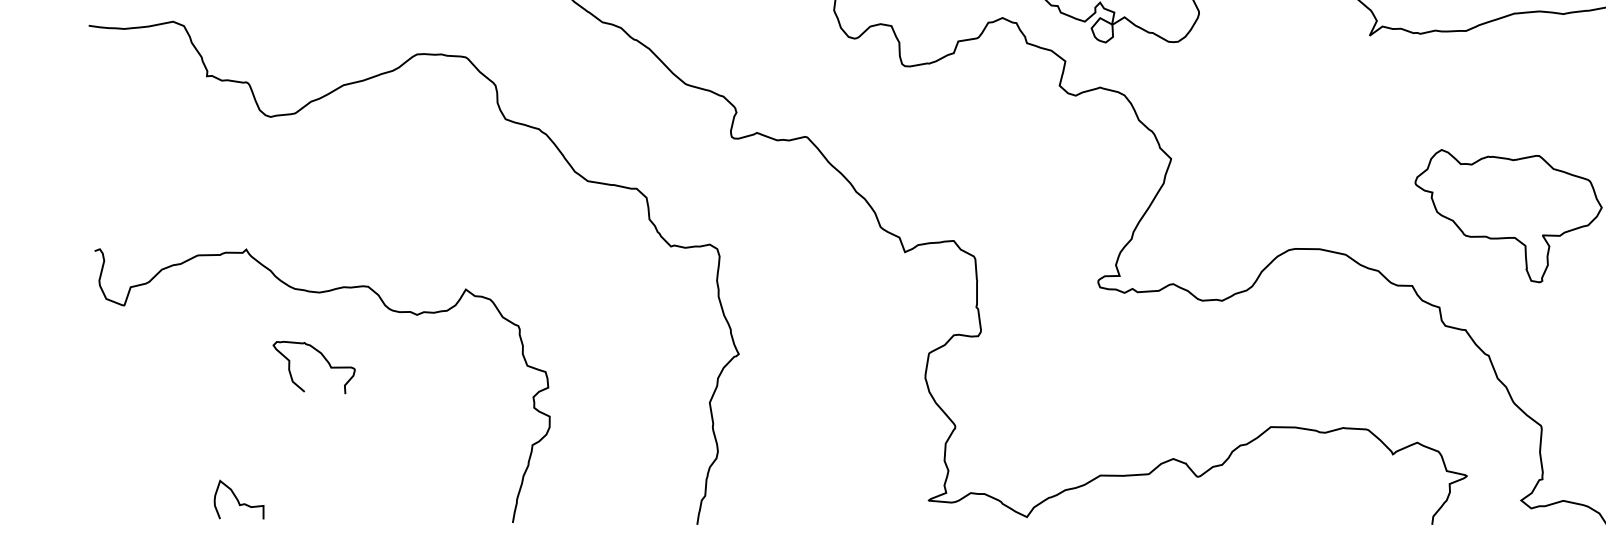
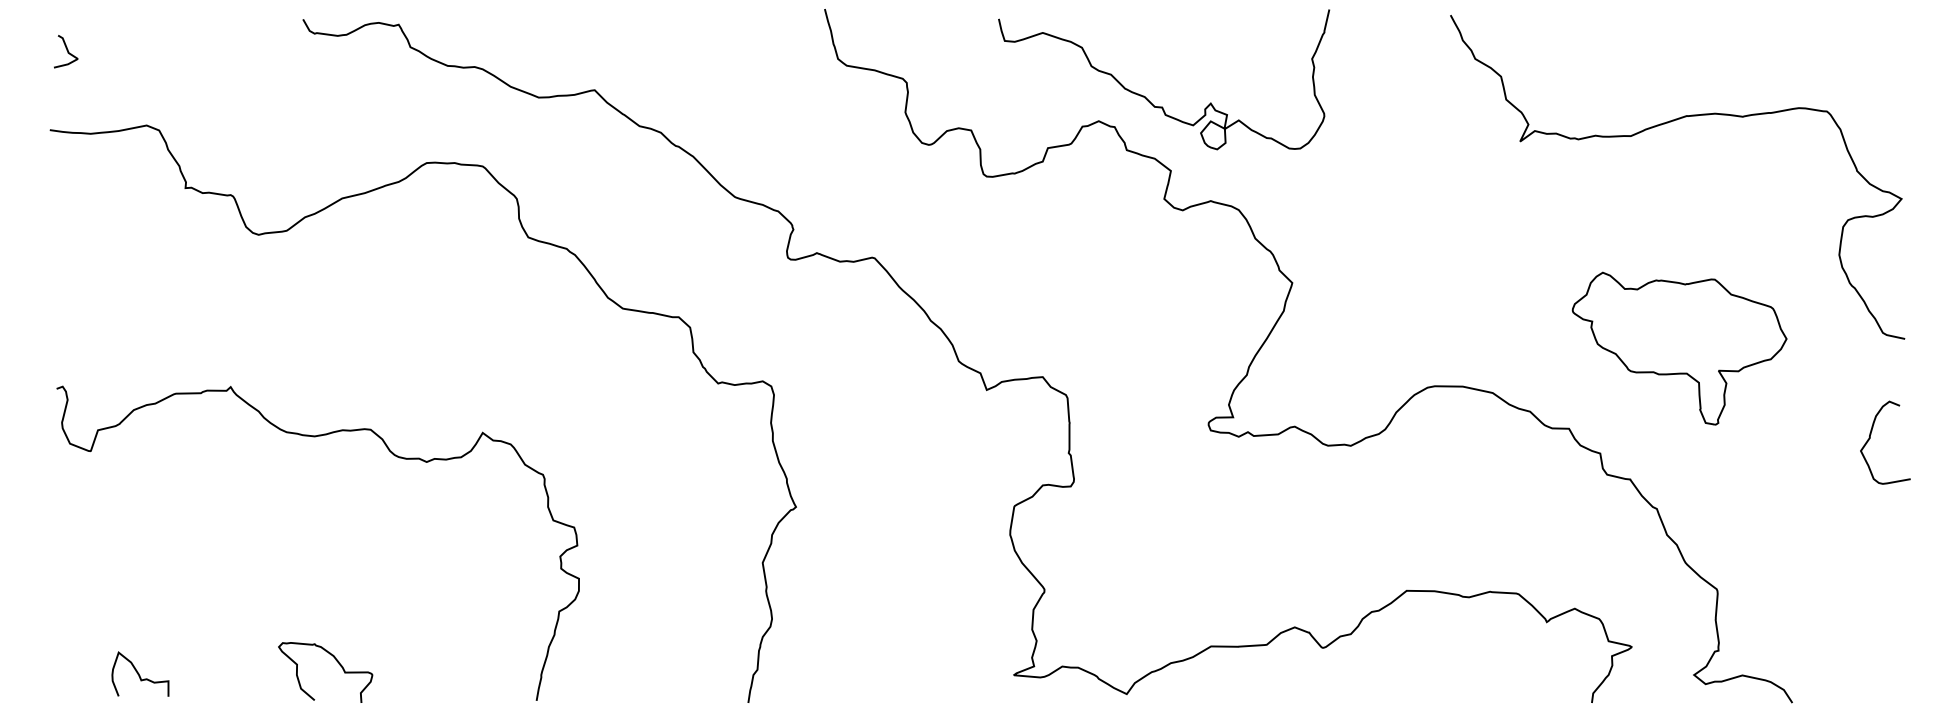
curve: (323, 358) -> (336, 661), moved
curve: (238, 499) -> (139, 673), moved

